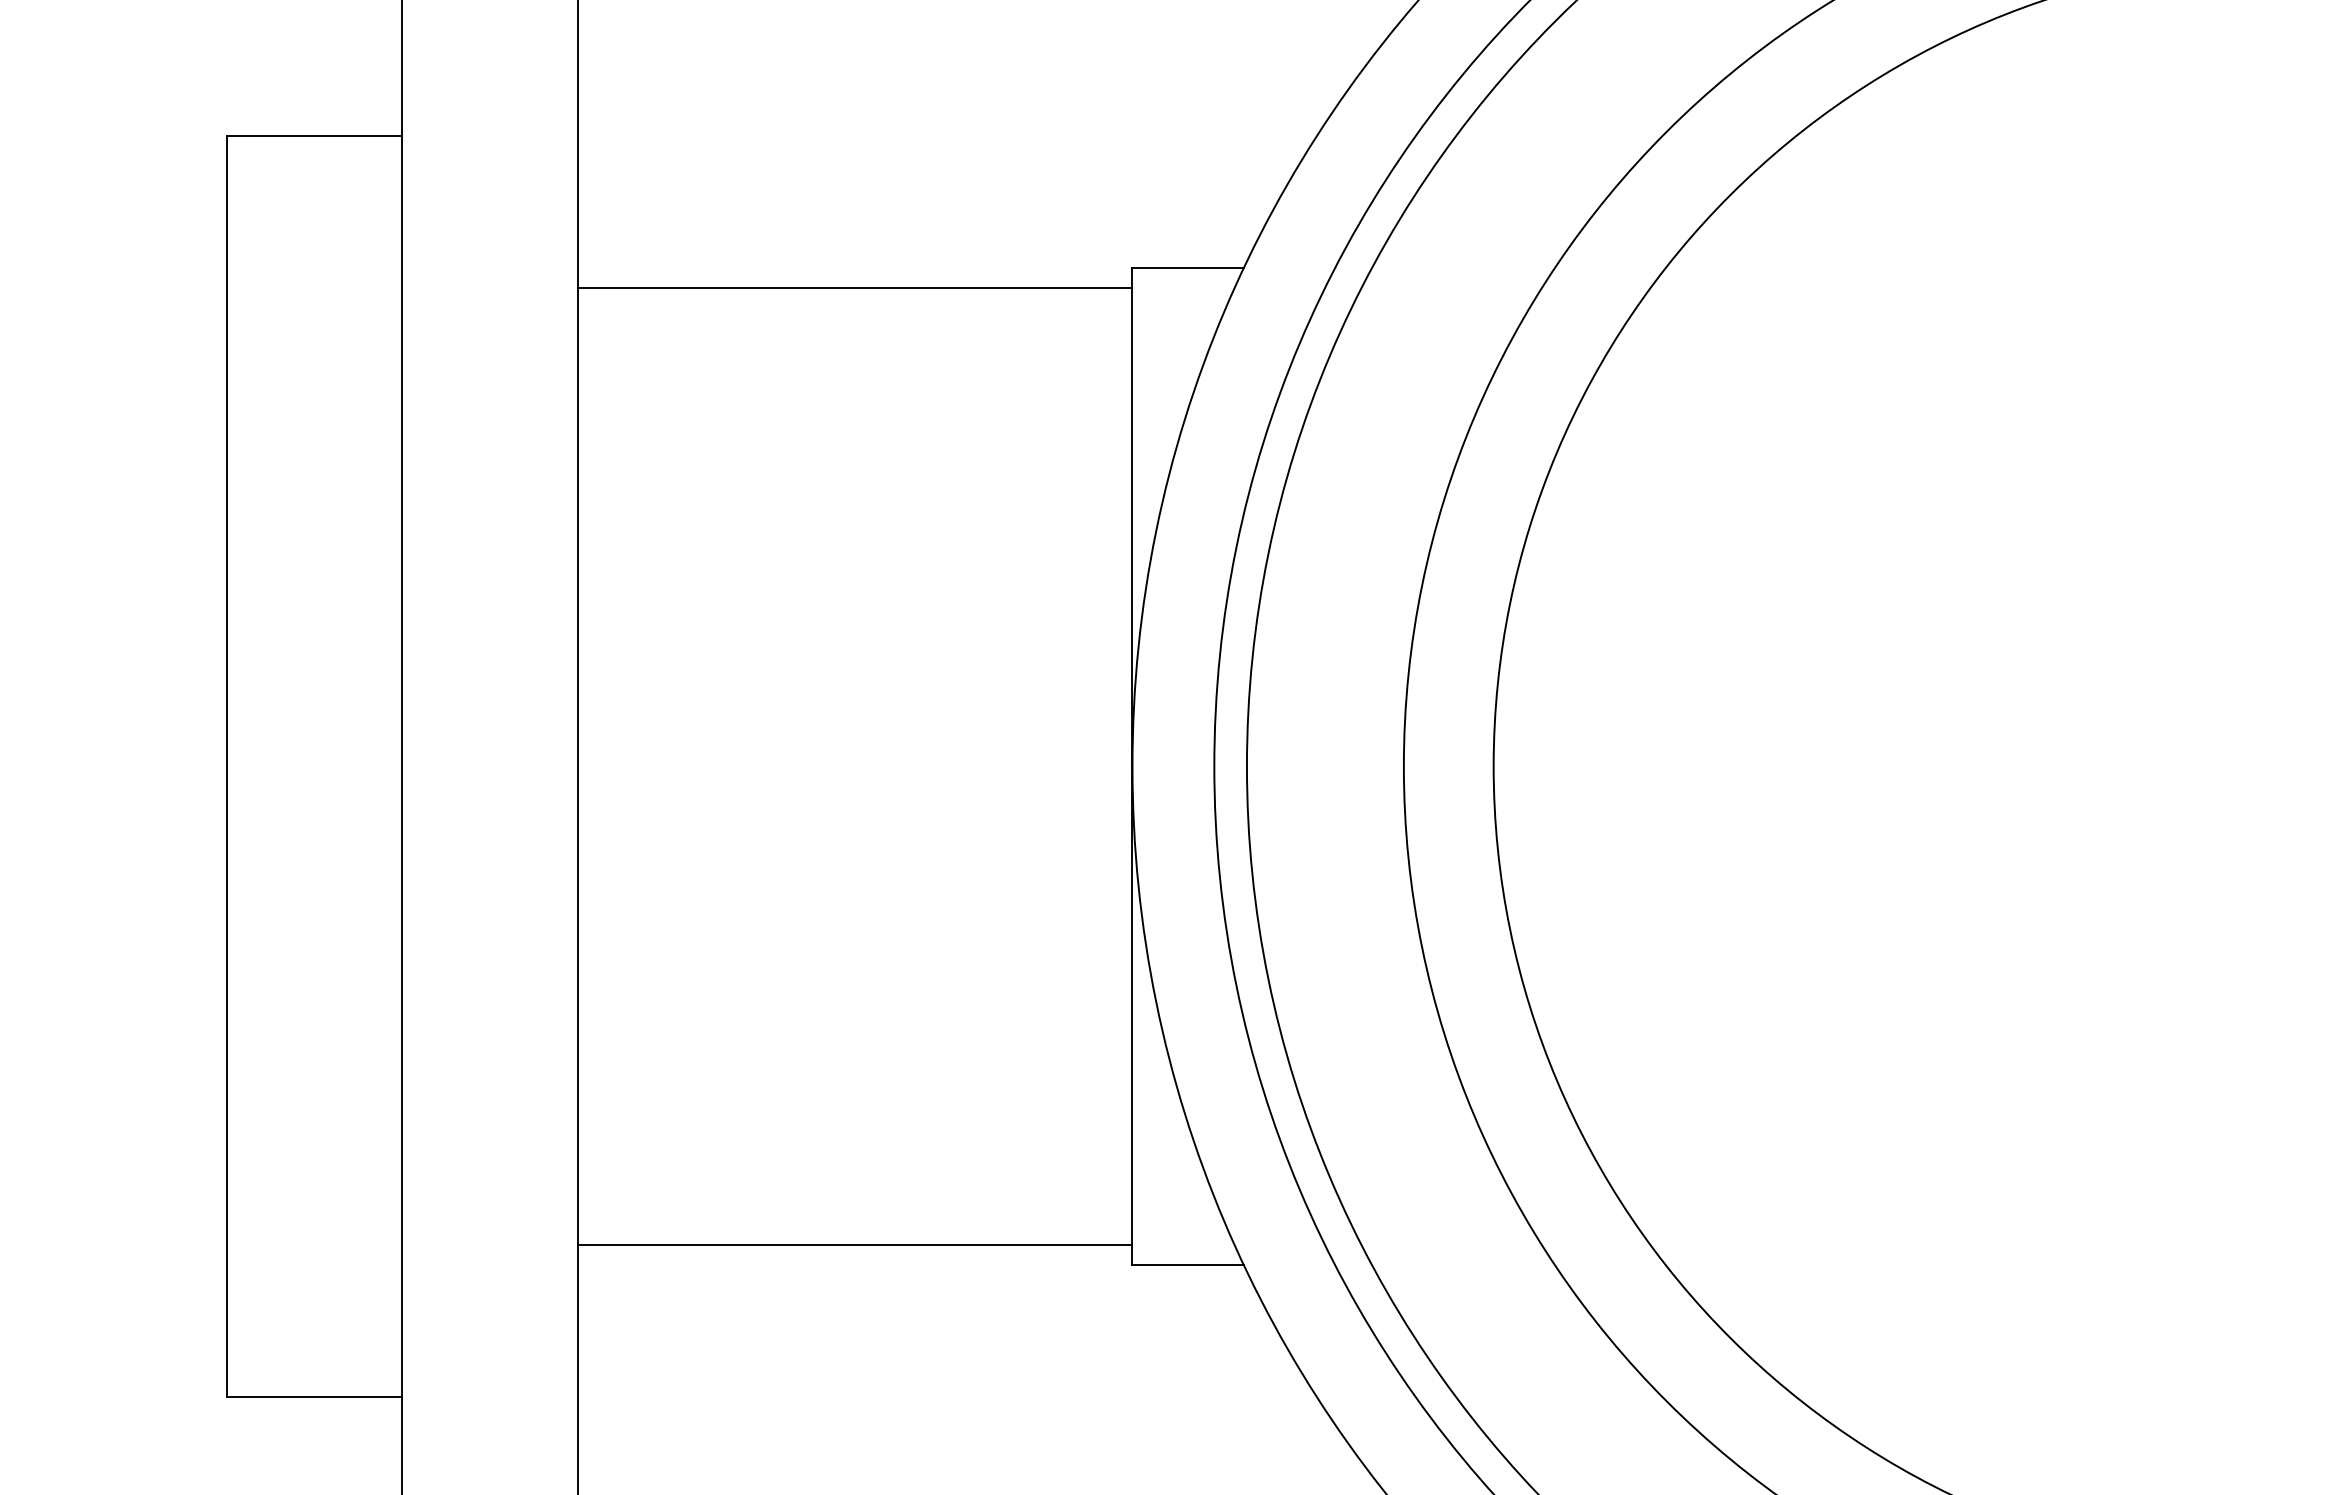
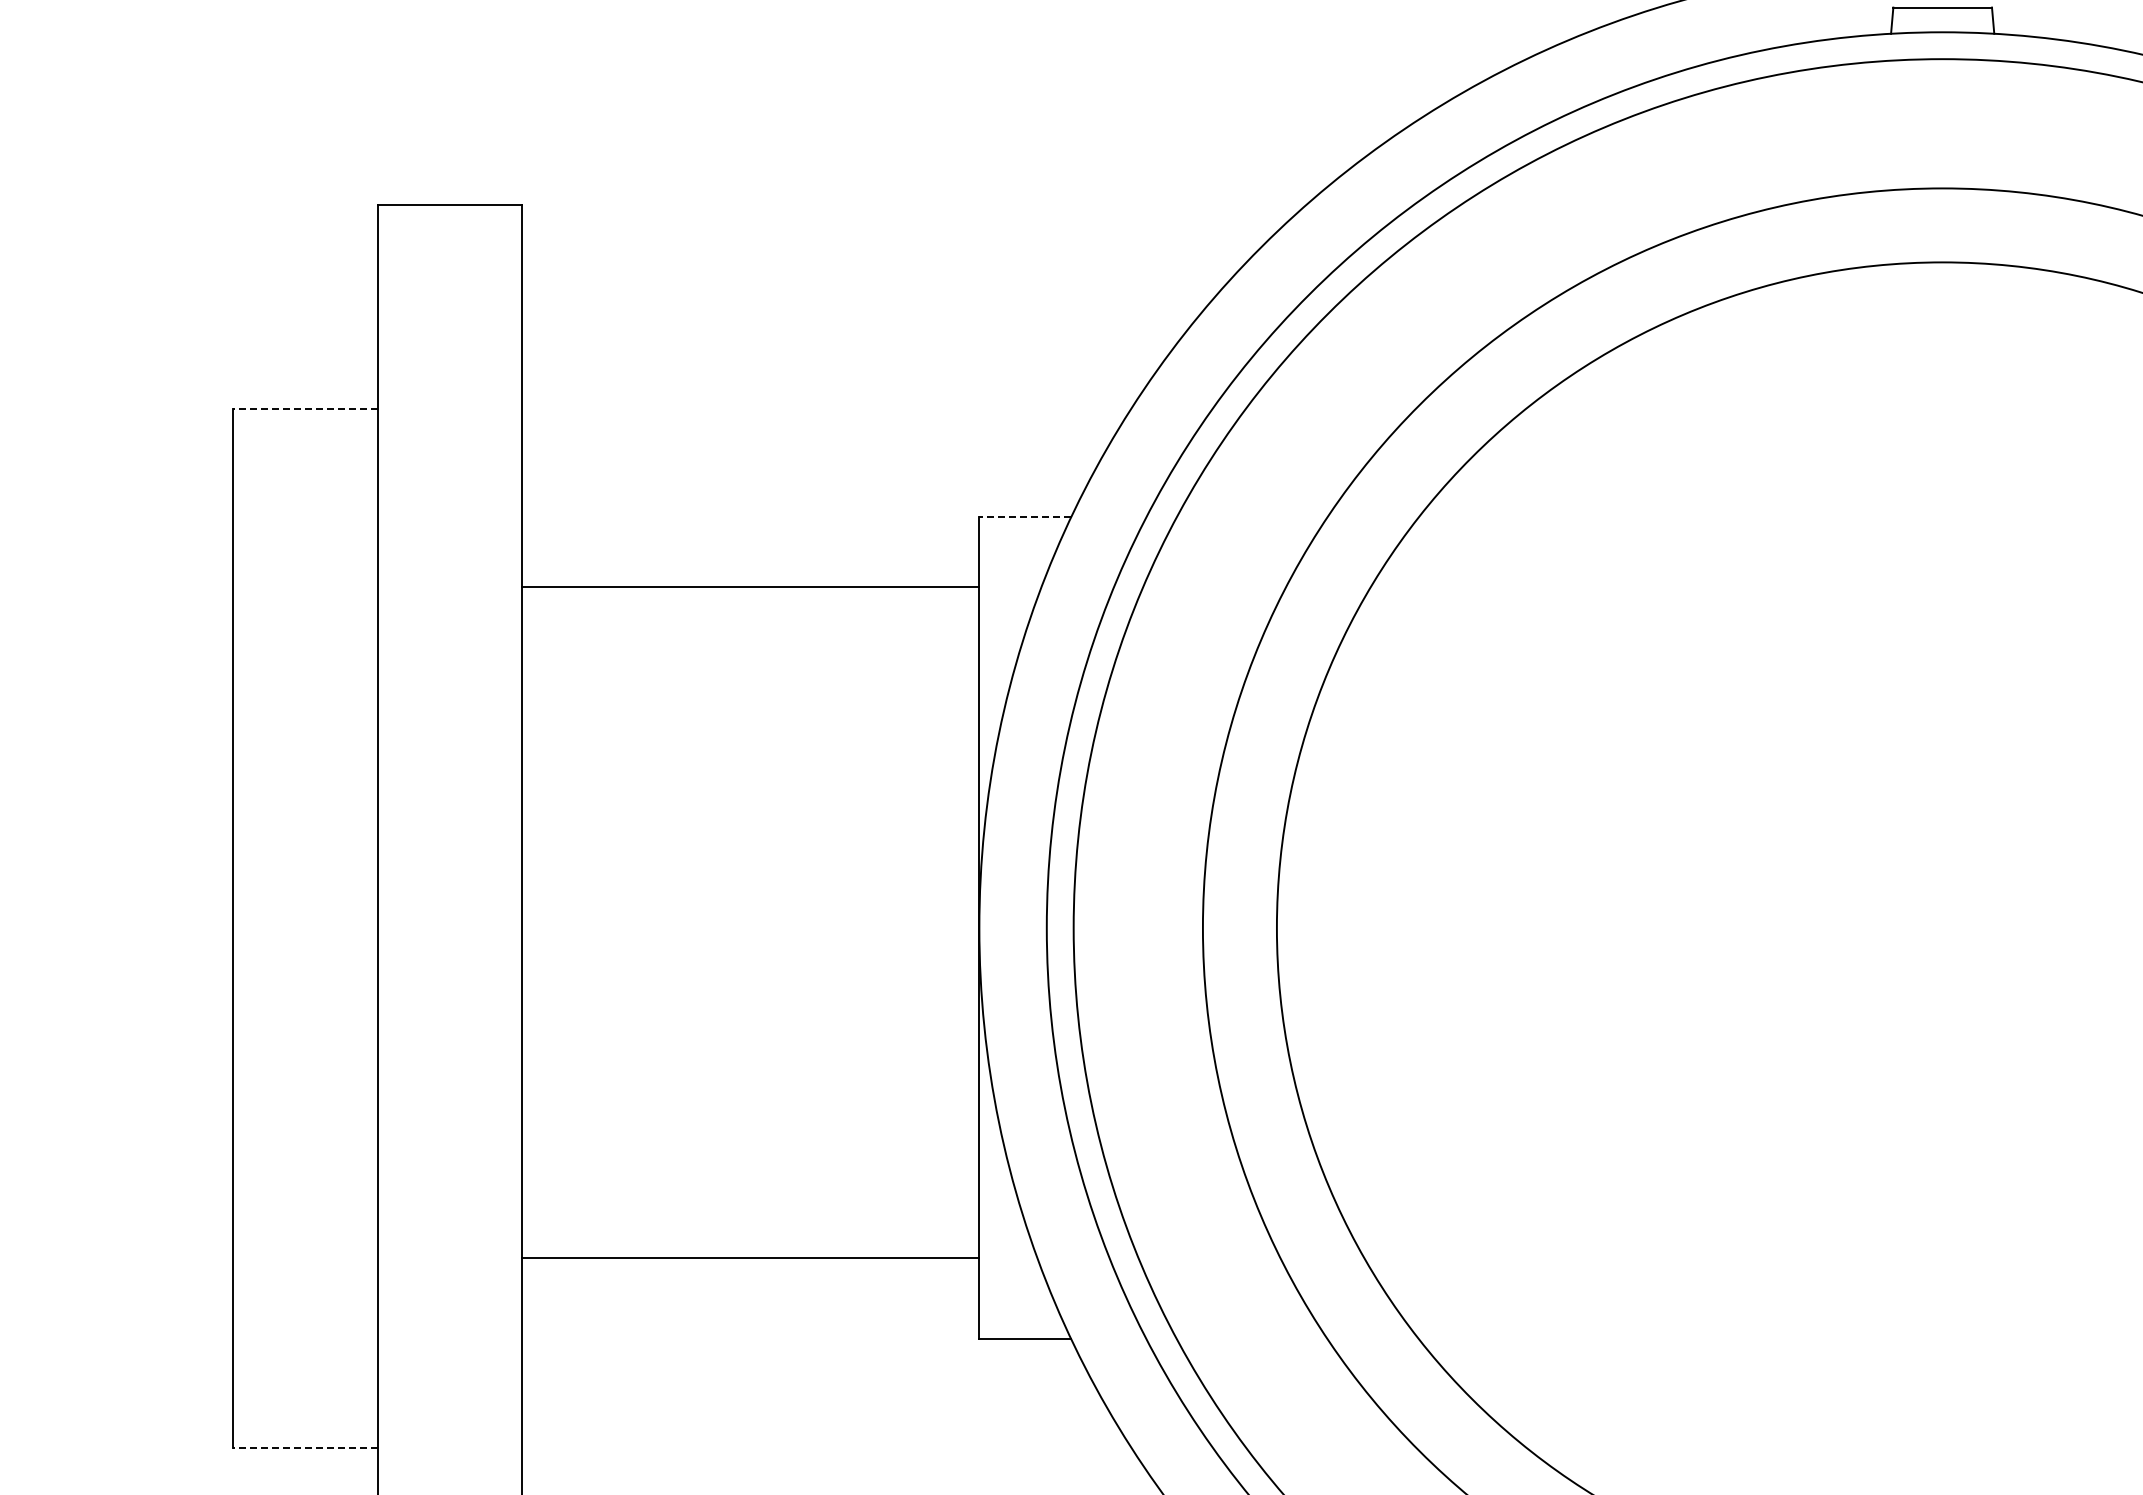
line: (313, 135) -> (304, 408), solid -> dashed
line: (1187, 268) -> (1024, 517), solid -> dashed
line: (854, 287) -> (750, 586), moved
line: (854, 1245) -> (750, 1257), moved
line: (313, 1396) -> (304, 1447), solid -> dashed

